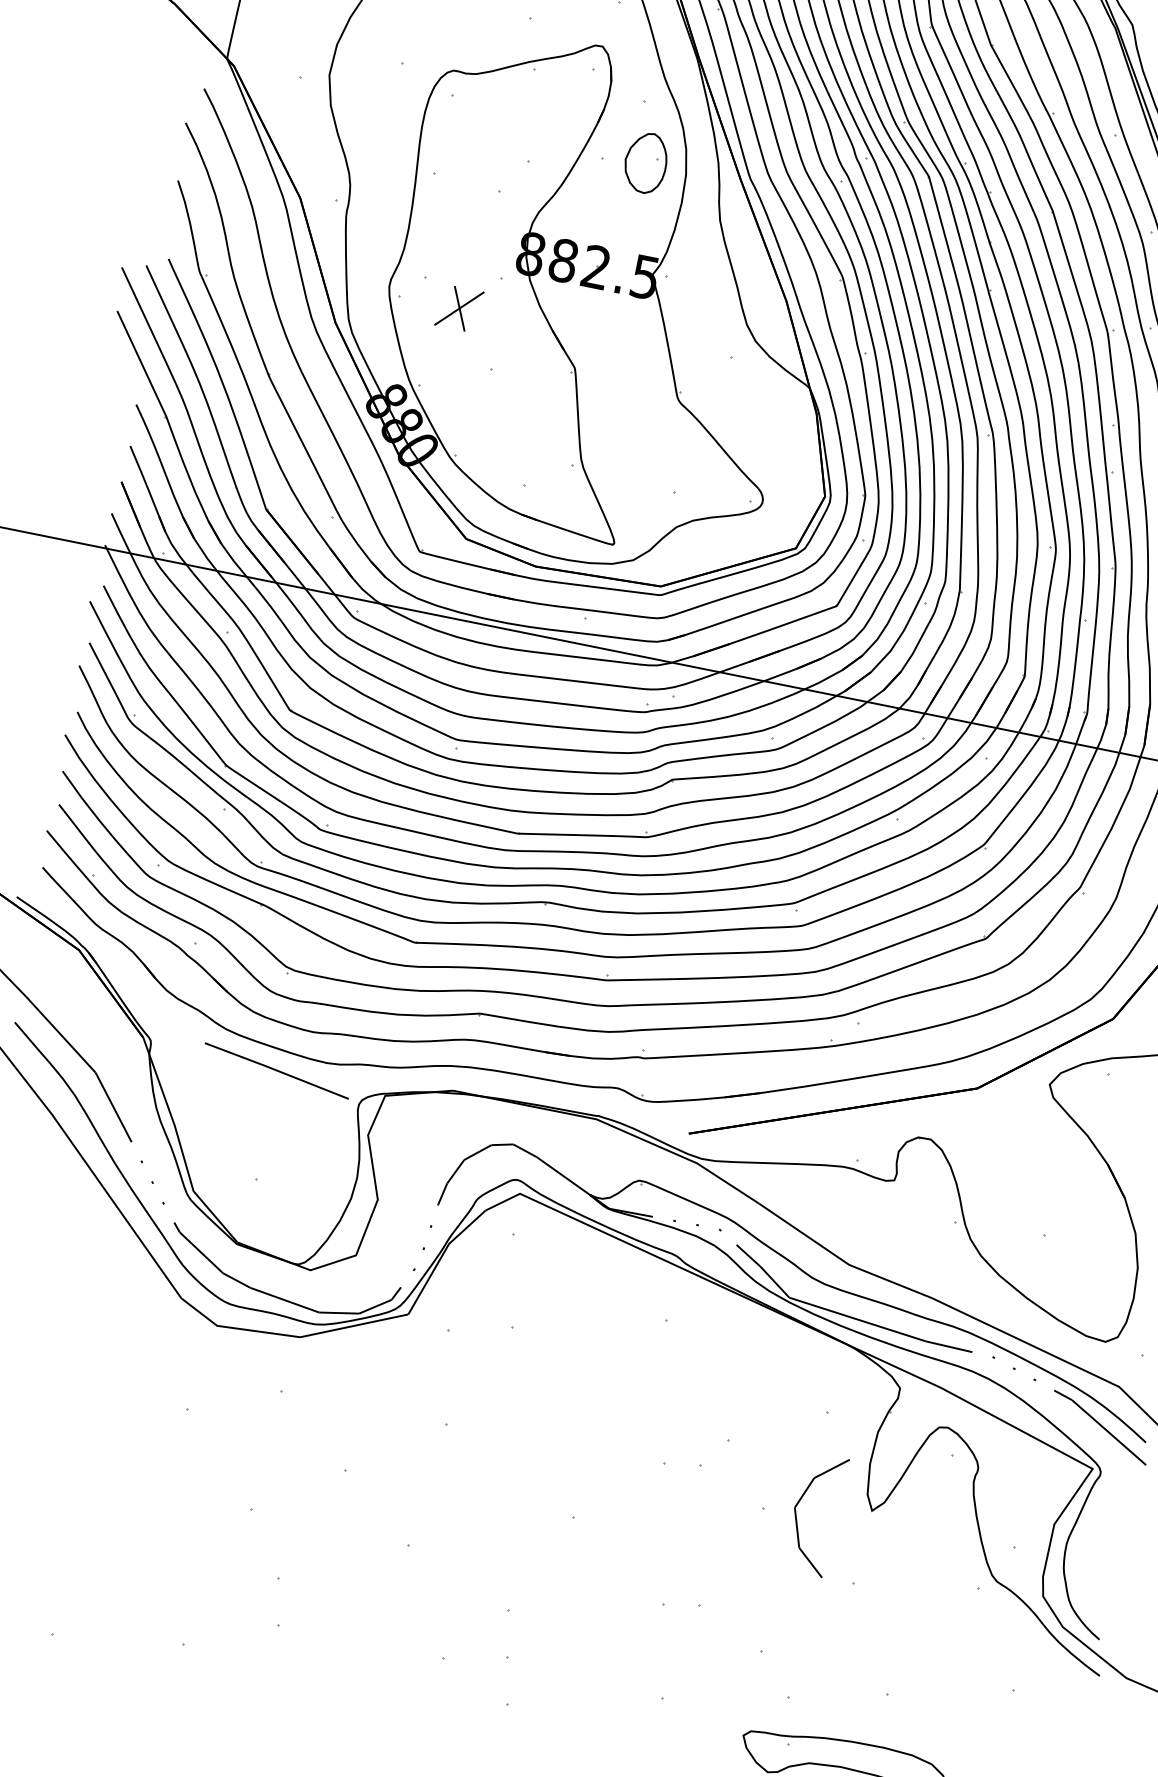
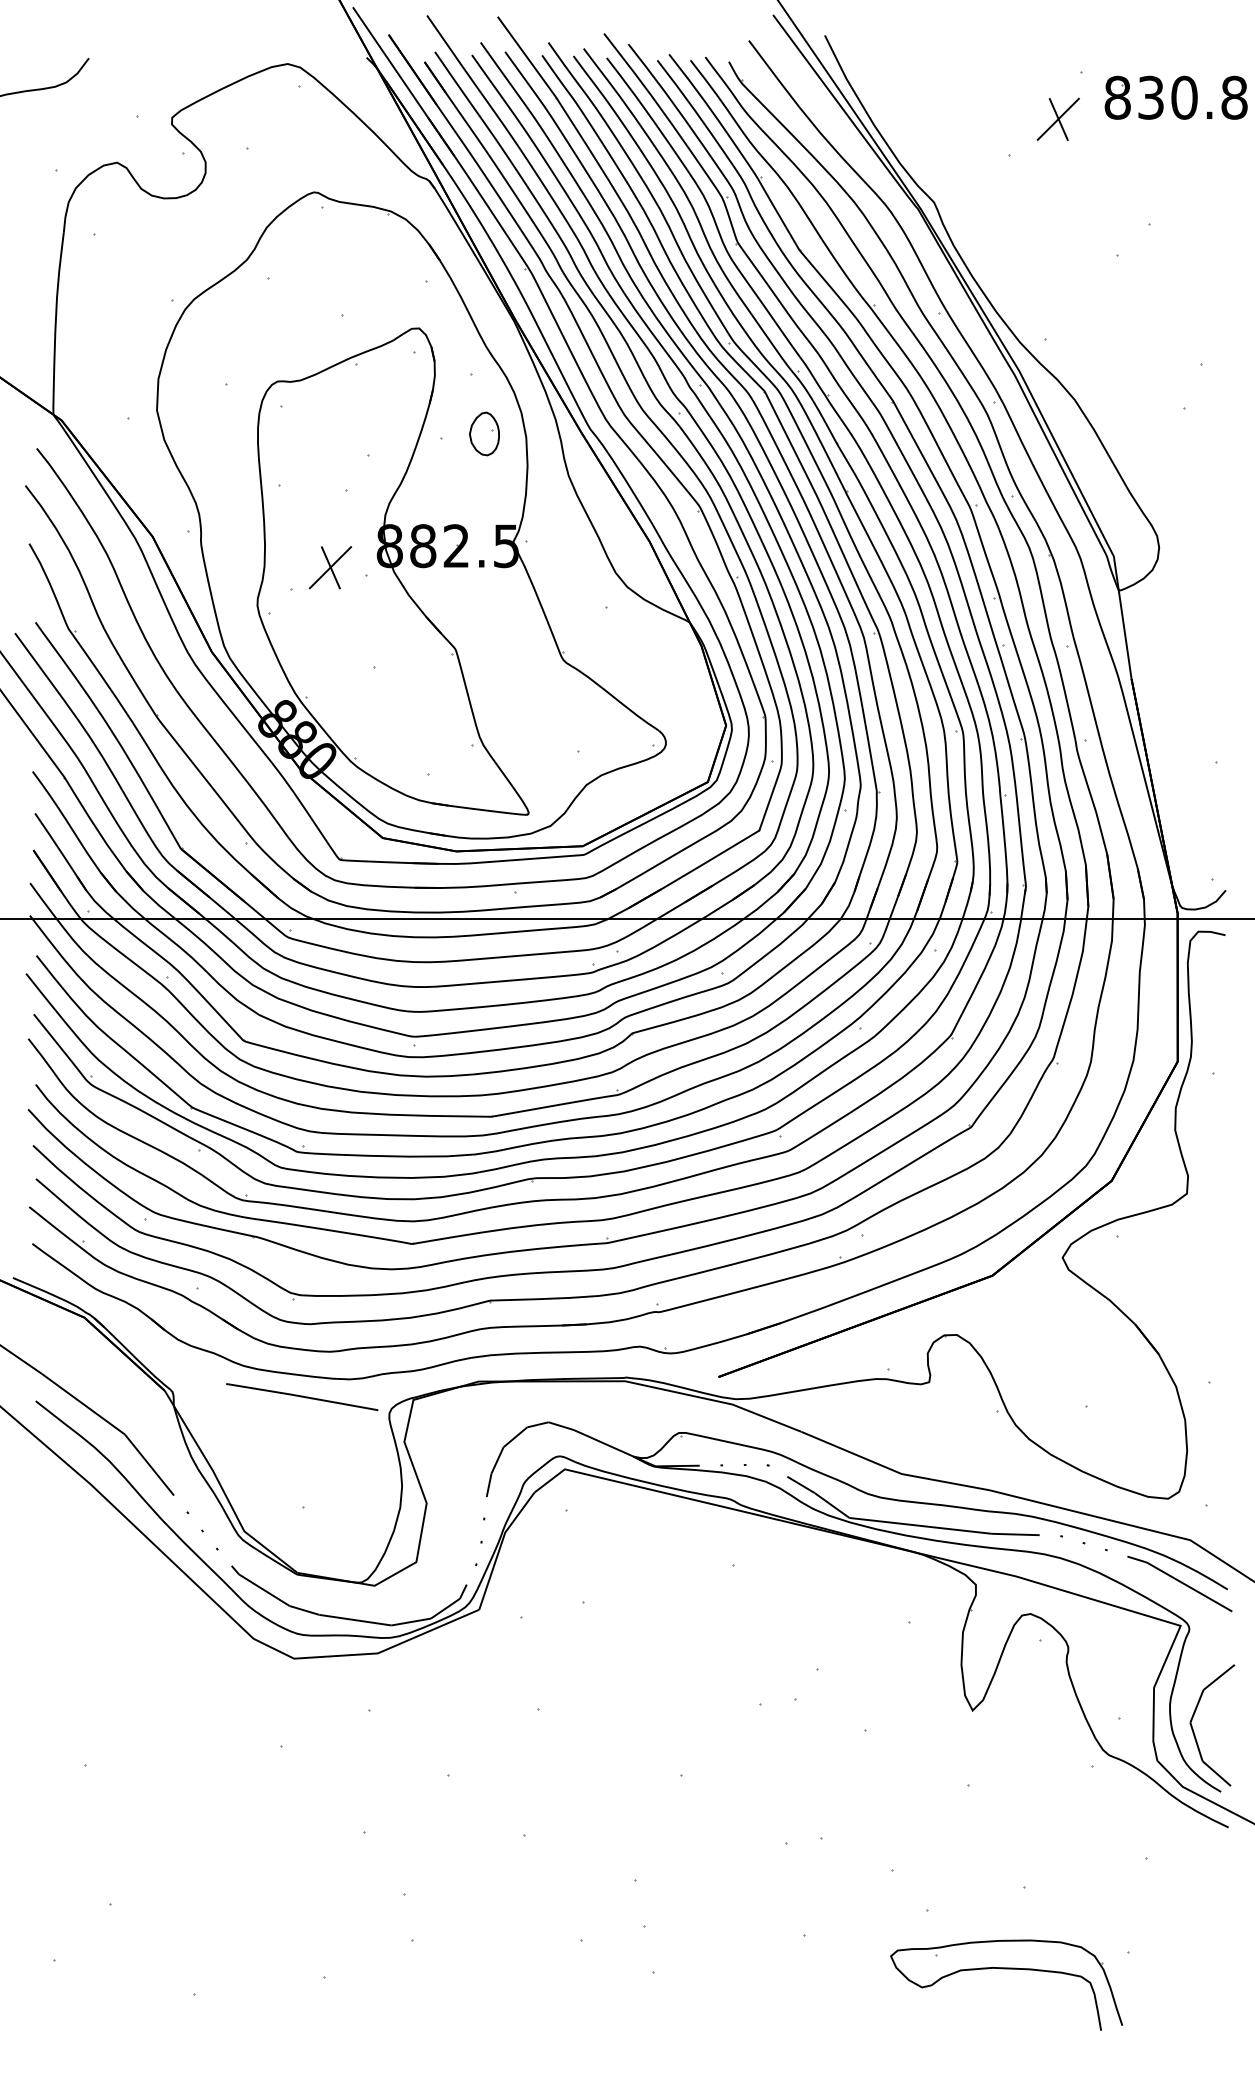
part: (645, 162) -> (484, 433), size x0.71
part: (459, 308) -> (330, 567), moved
line: (797, 1517) -> (1194, 1731), moved

